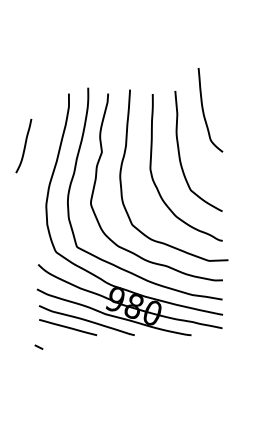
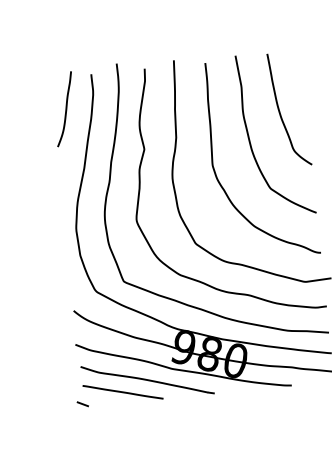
curve: (204, 111) -> (281, 112), moved
curve: (24, 145) -> (65, 108), moved
line: (38, 346) -> (82, 403), moved

